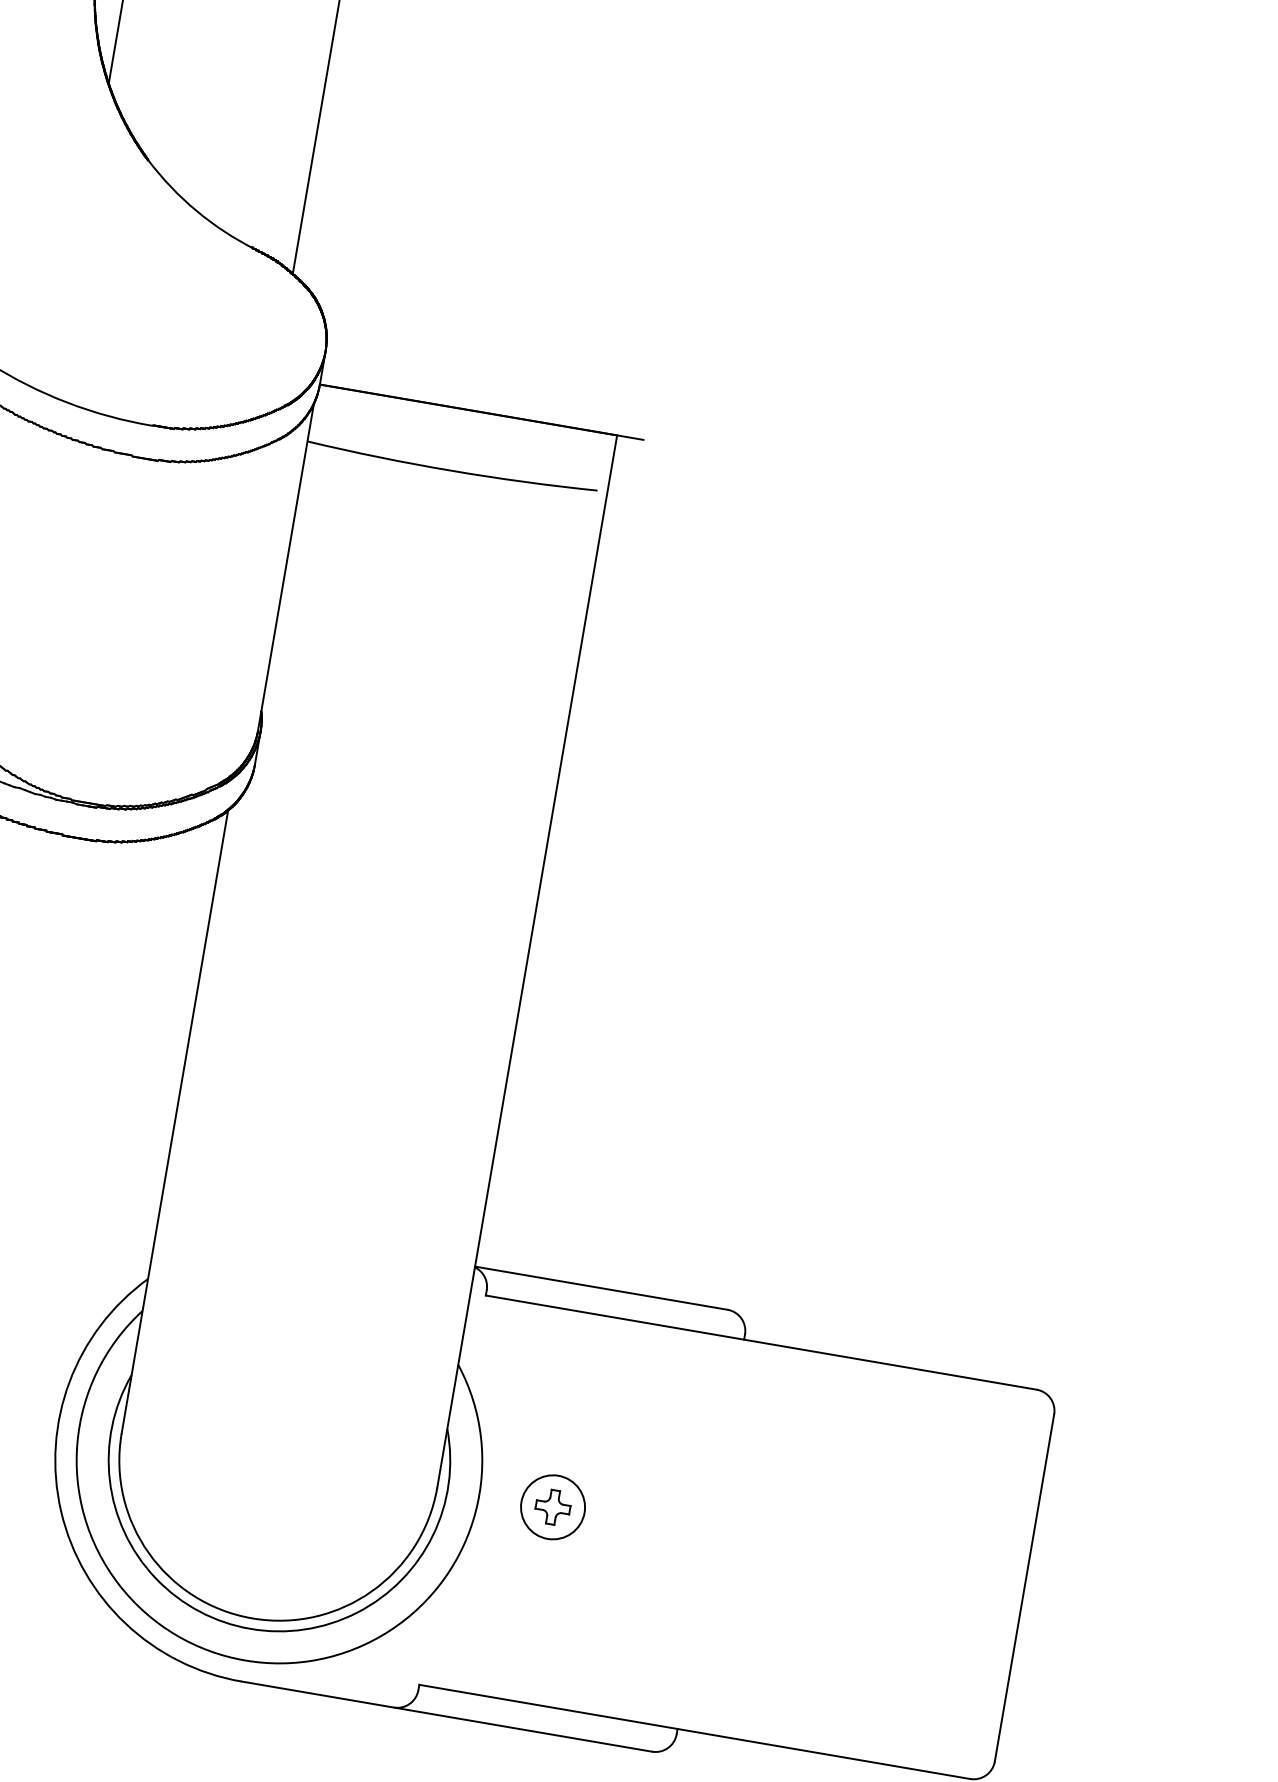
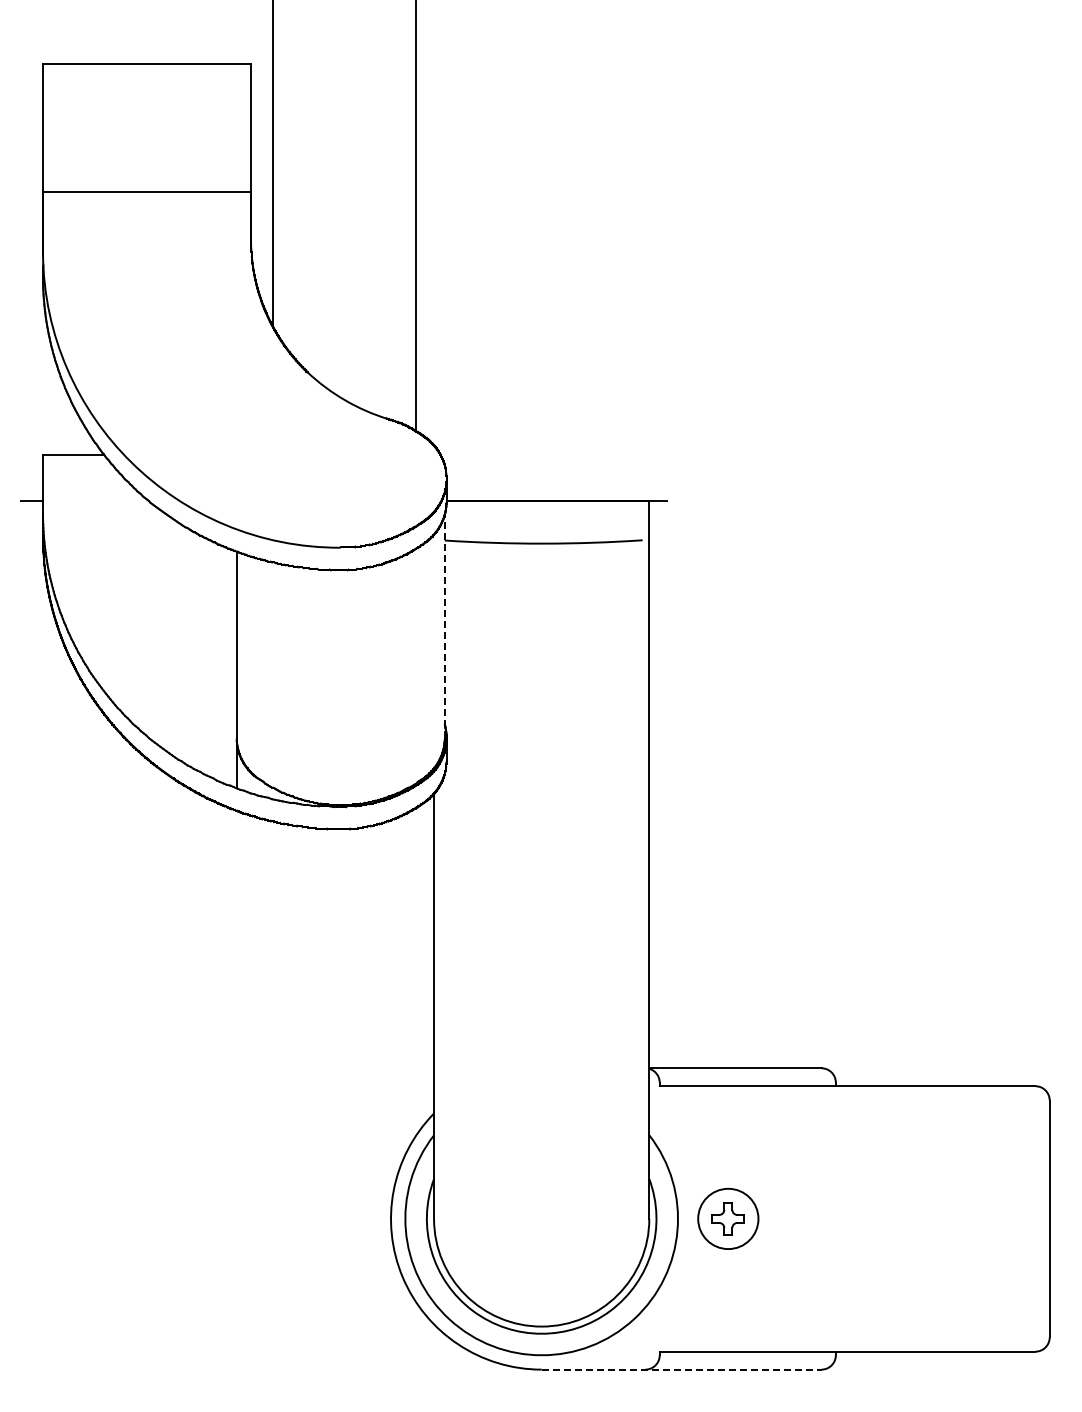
line: (285, 567) -> (444, 626), solid -> dashed
part: (552, 1506) -> (727, 1218), size x1.4
line: (446, 1716) -> (681, 1369), solid -> dashed

